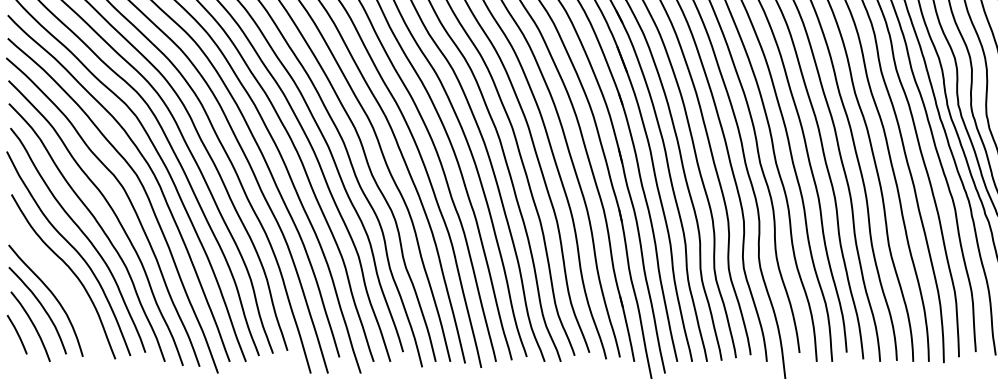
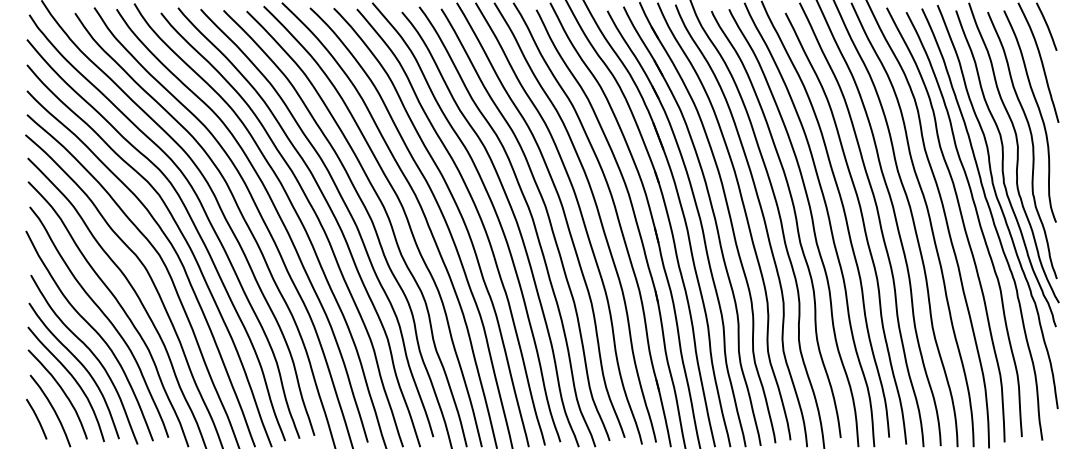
curve: (58, 280) -> (79, 363), added

